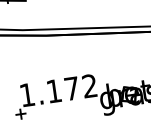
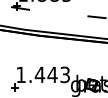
text: (70, 88) -> (51, 74), 1.172 -> 1.443

